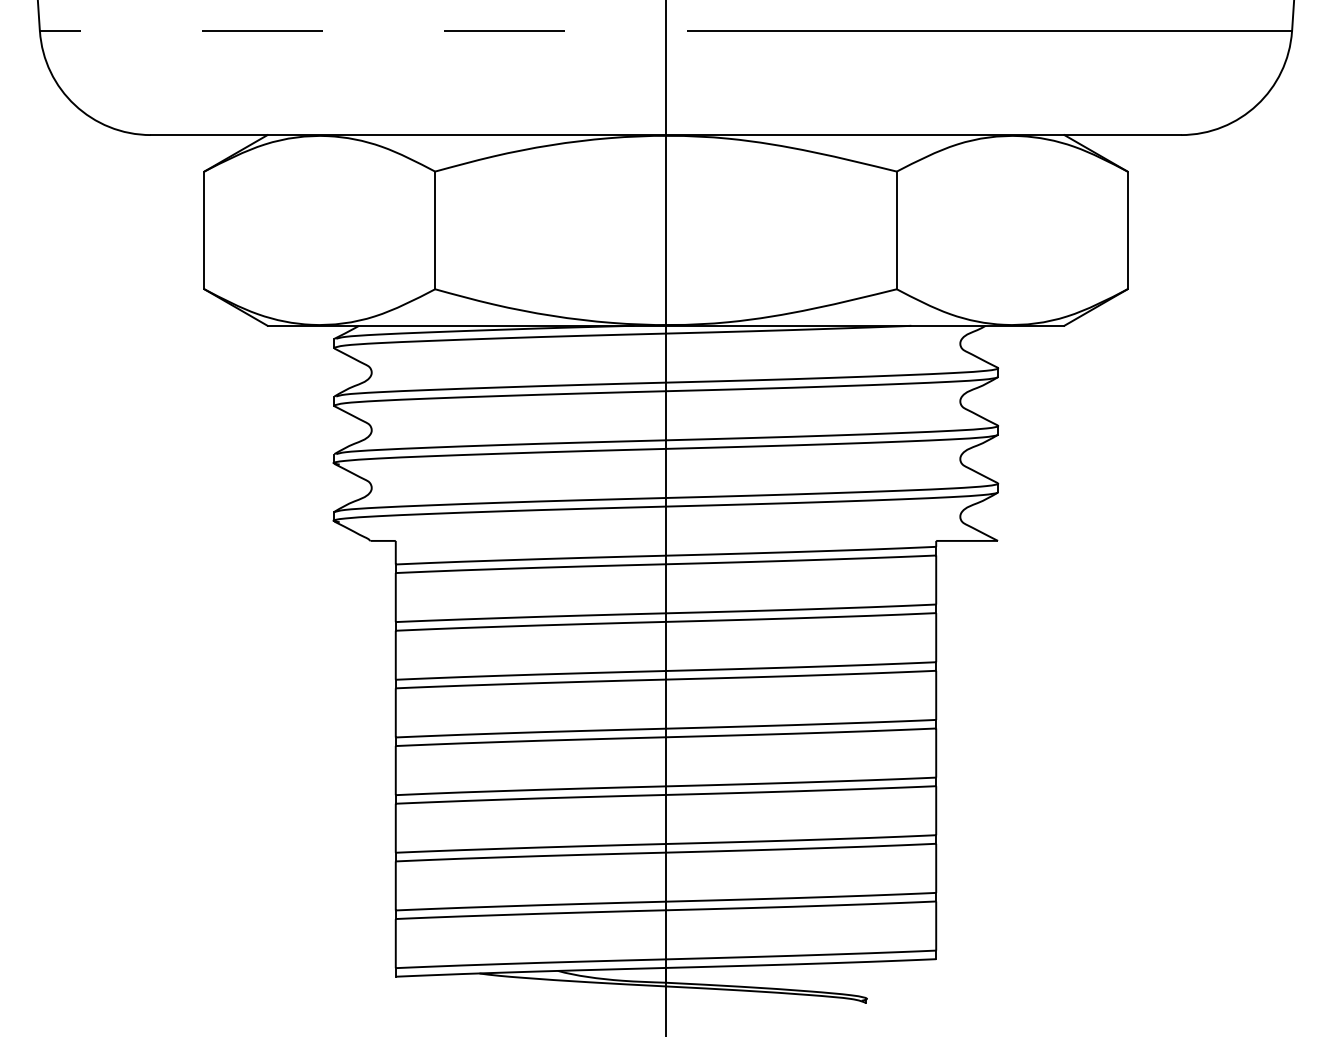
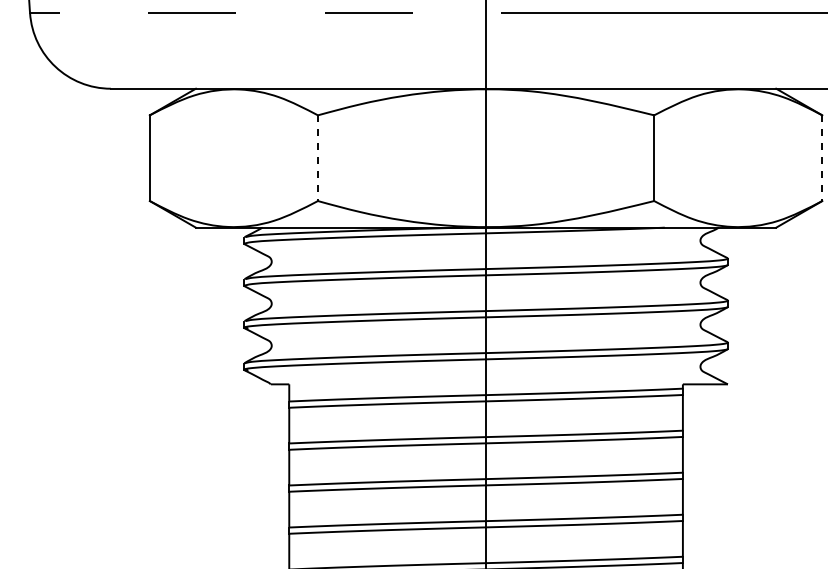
line: (435, 230) -> (318, 158), solid -> dashed
line: (1127, 230) -> (822, 158), solid -> dashed

